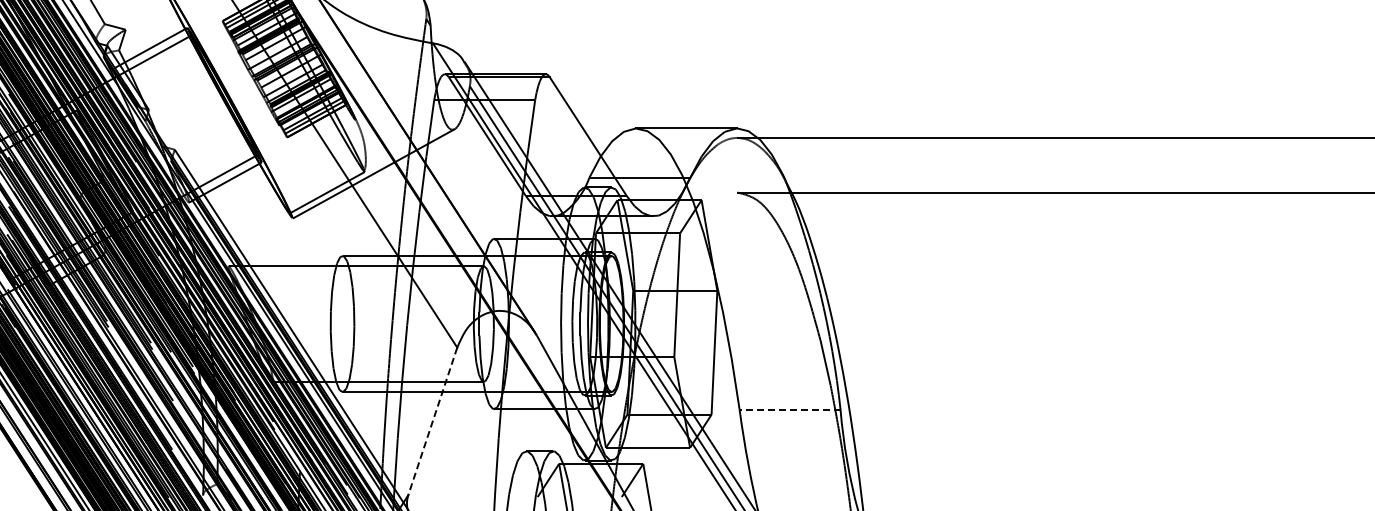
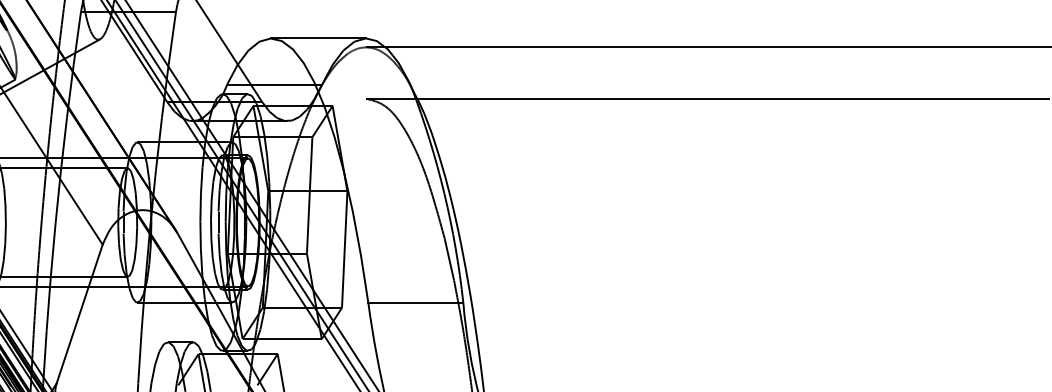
line: (789, 409) -> (415, 302), dashed -> solid
line: (432, 421) -> (79, 314), dashed -> solid

